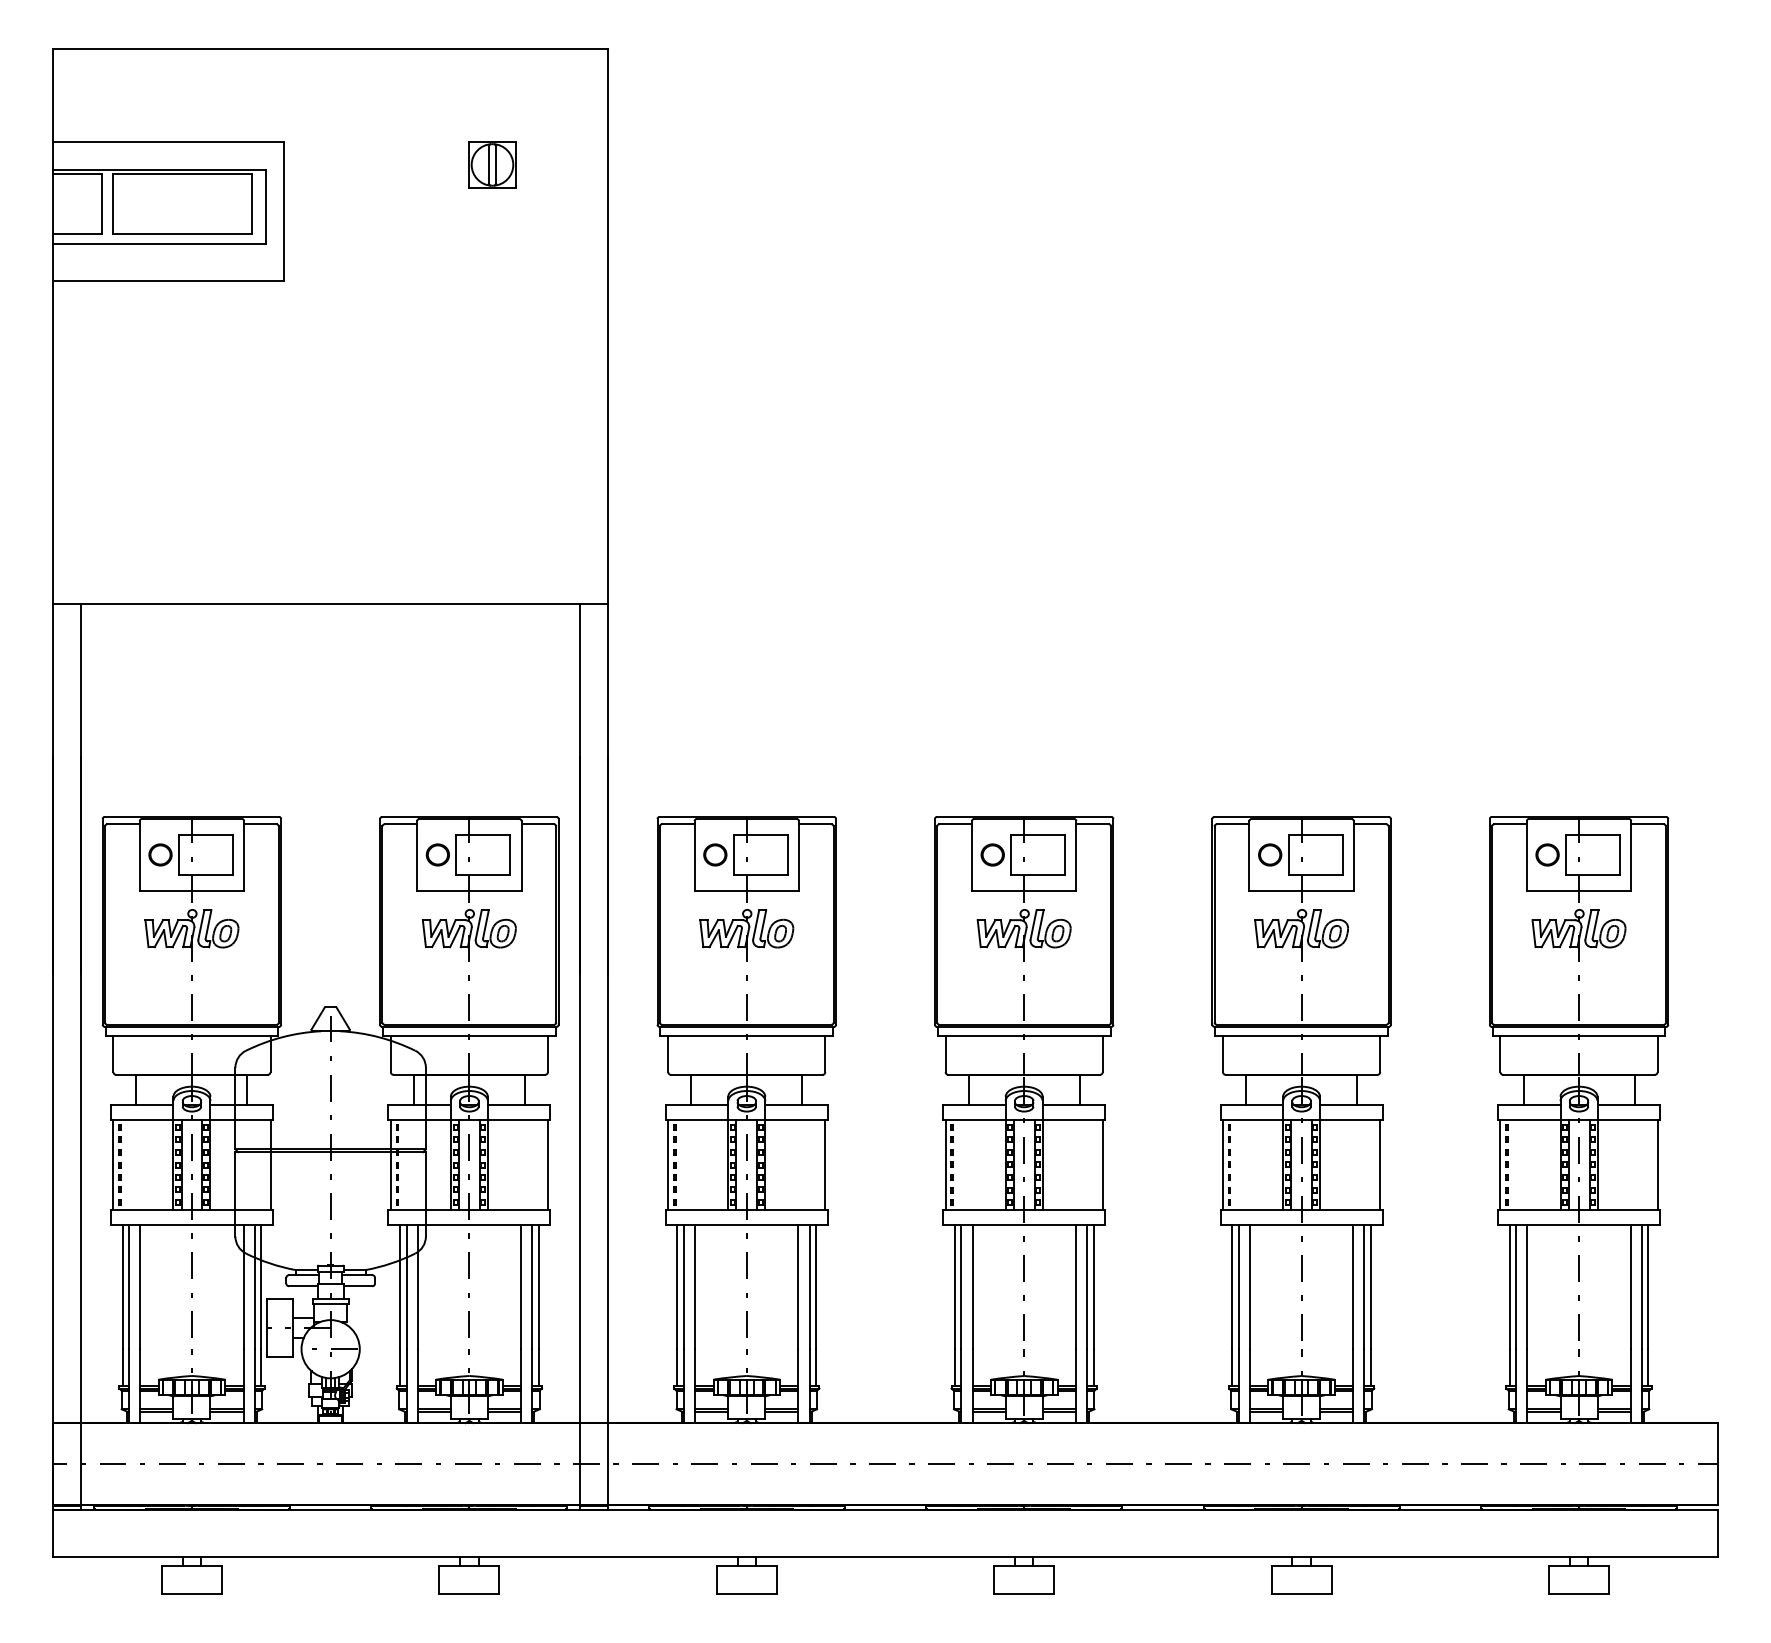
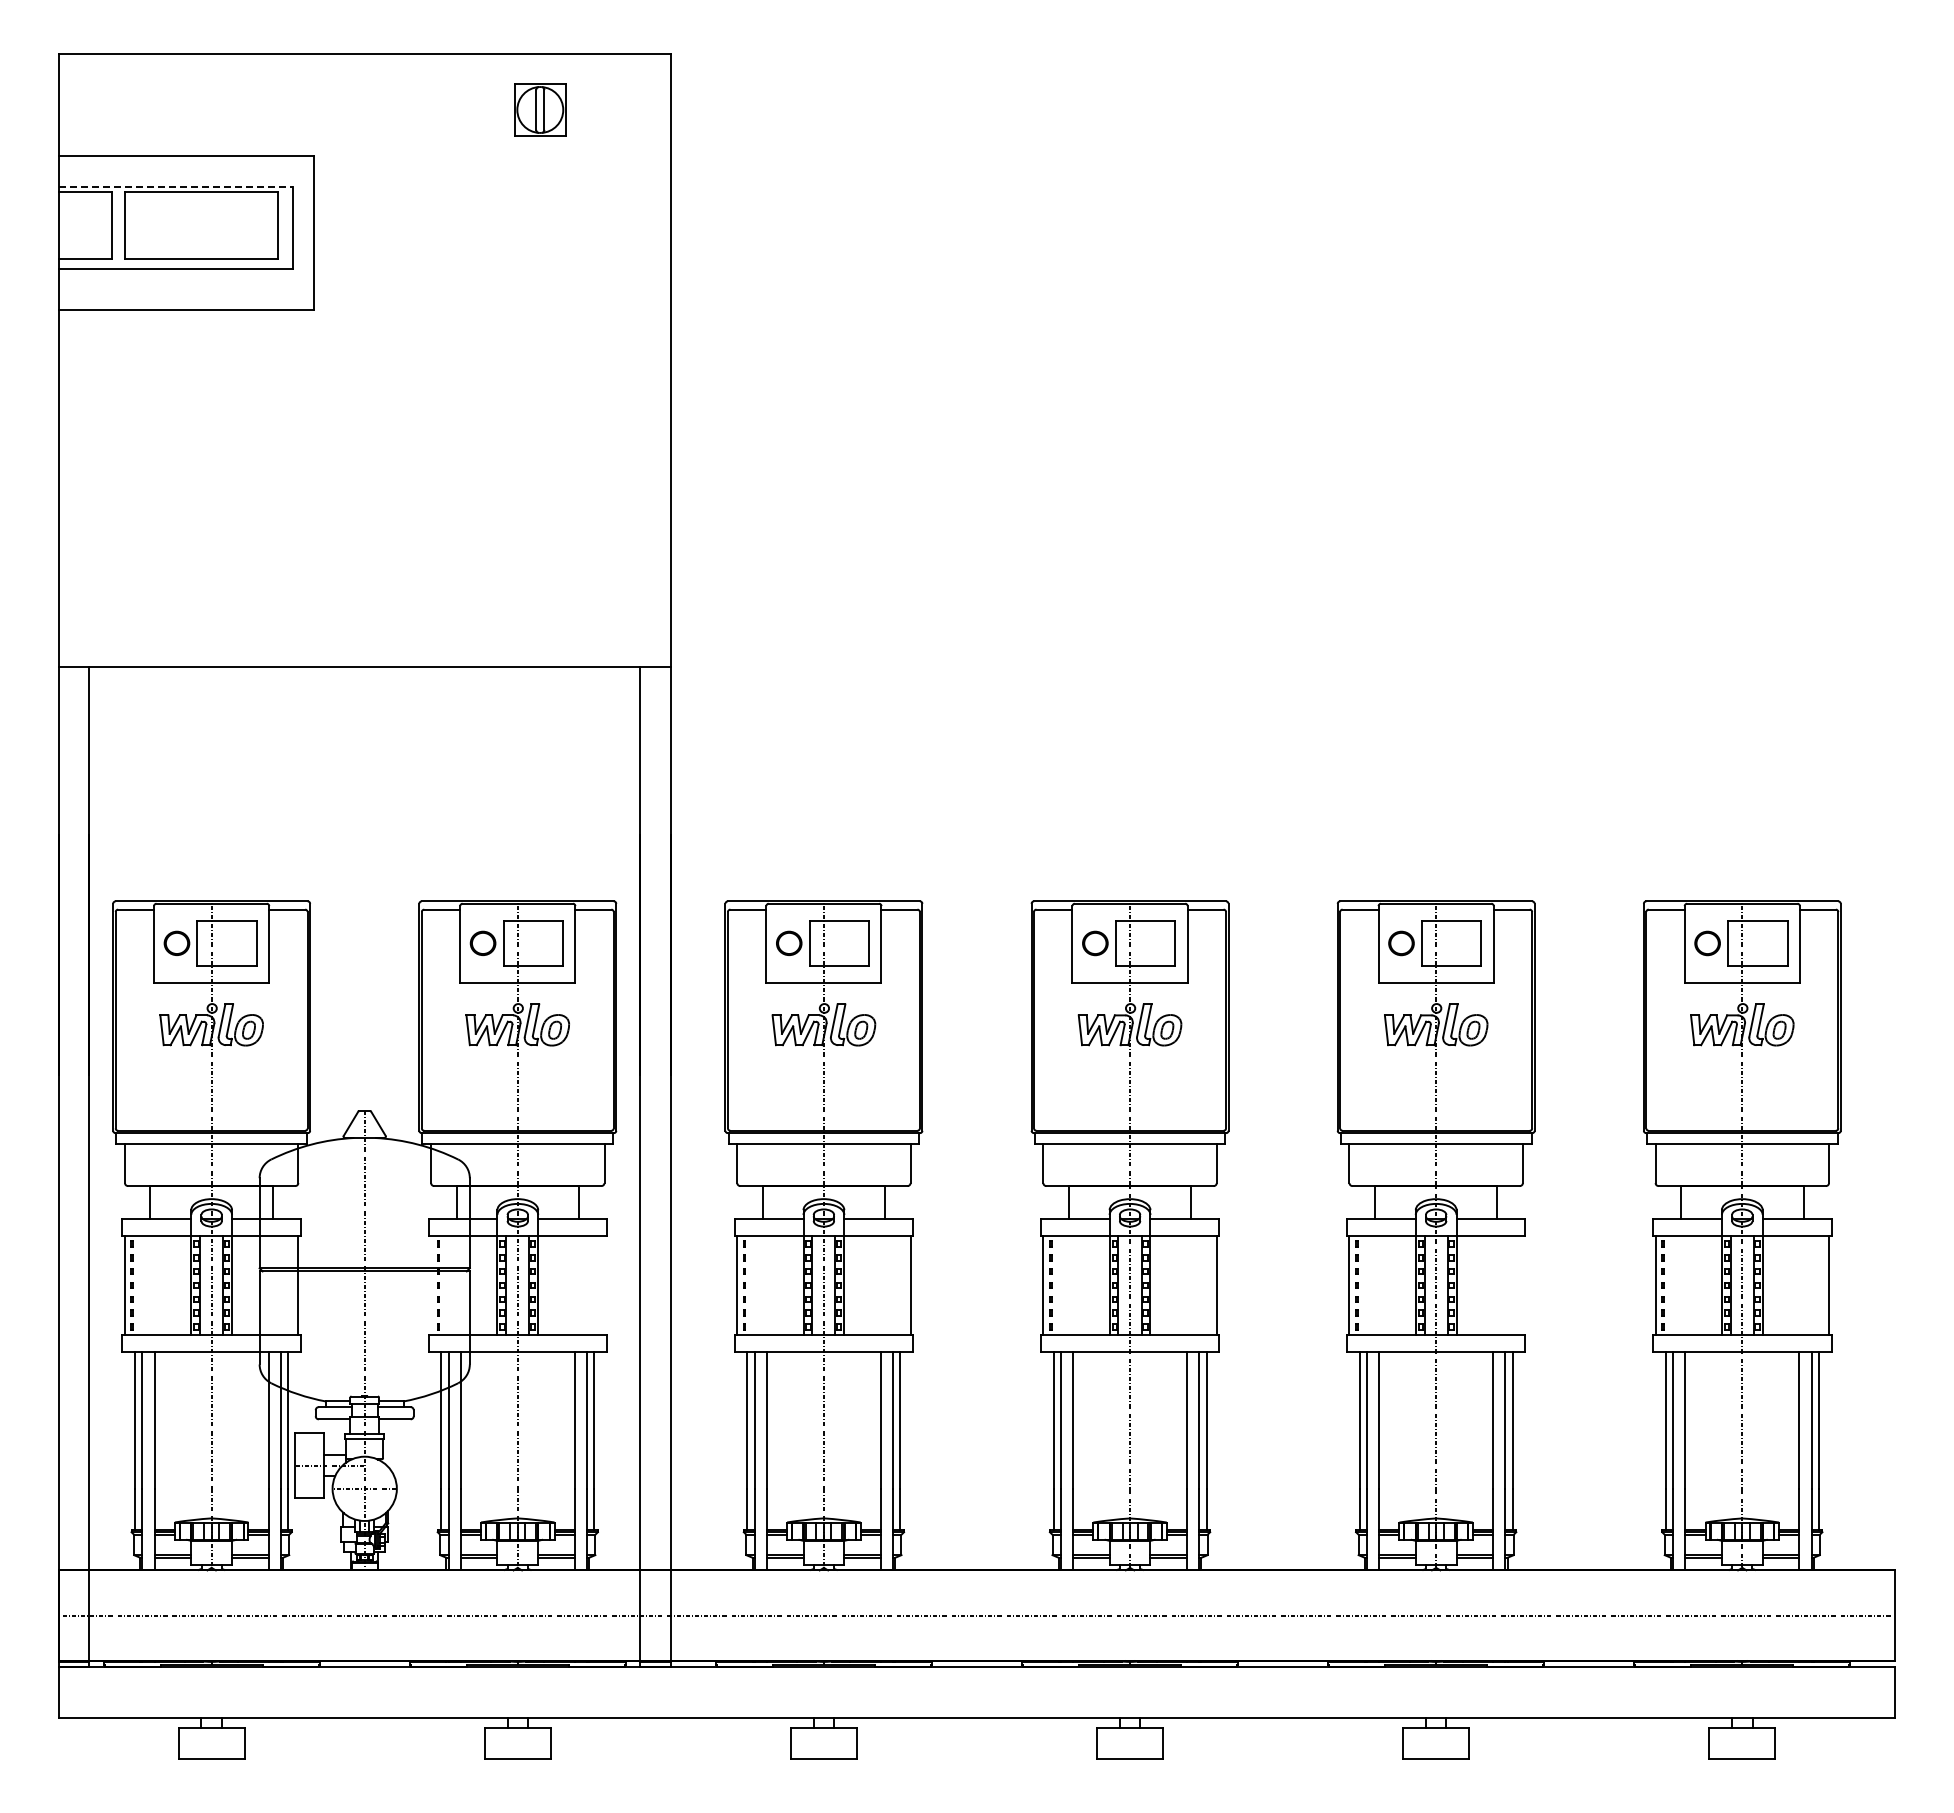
part: (492, 164) -> (540, 109), moved
line: (160, 169) -> (176, 187), solid -> dashed
line: (391, 1164) -> (431, 1285), removed
line: (547, 1164) -> (604, 1285), removed
line: (1379, 1164) -> (1522, 1285), removed

